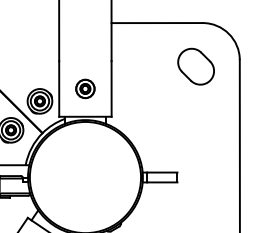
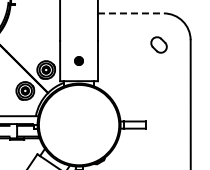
line: (156, 23) -> (130, 13), solid -> dashed
part: (195, 66) -> (158, 44), size x0.6
part: (84, 88) -> (78, 60), size x0.6

